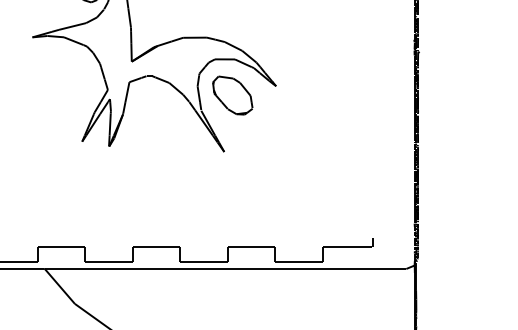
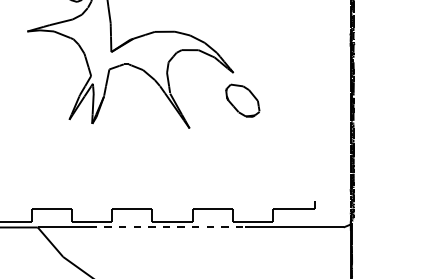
part: (232, 95) -> (242, 100), moved
line: (198, 269) -> (167, 227), solid -> dashed

